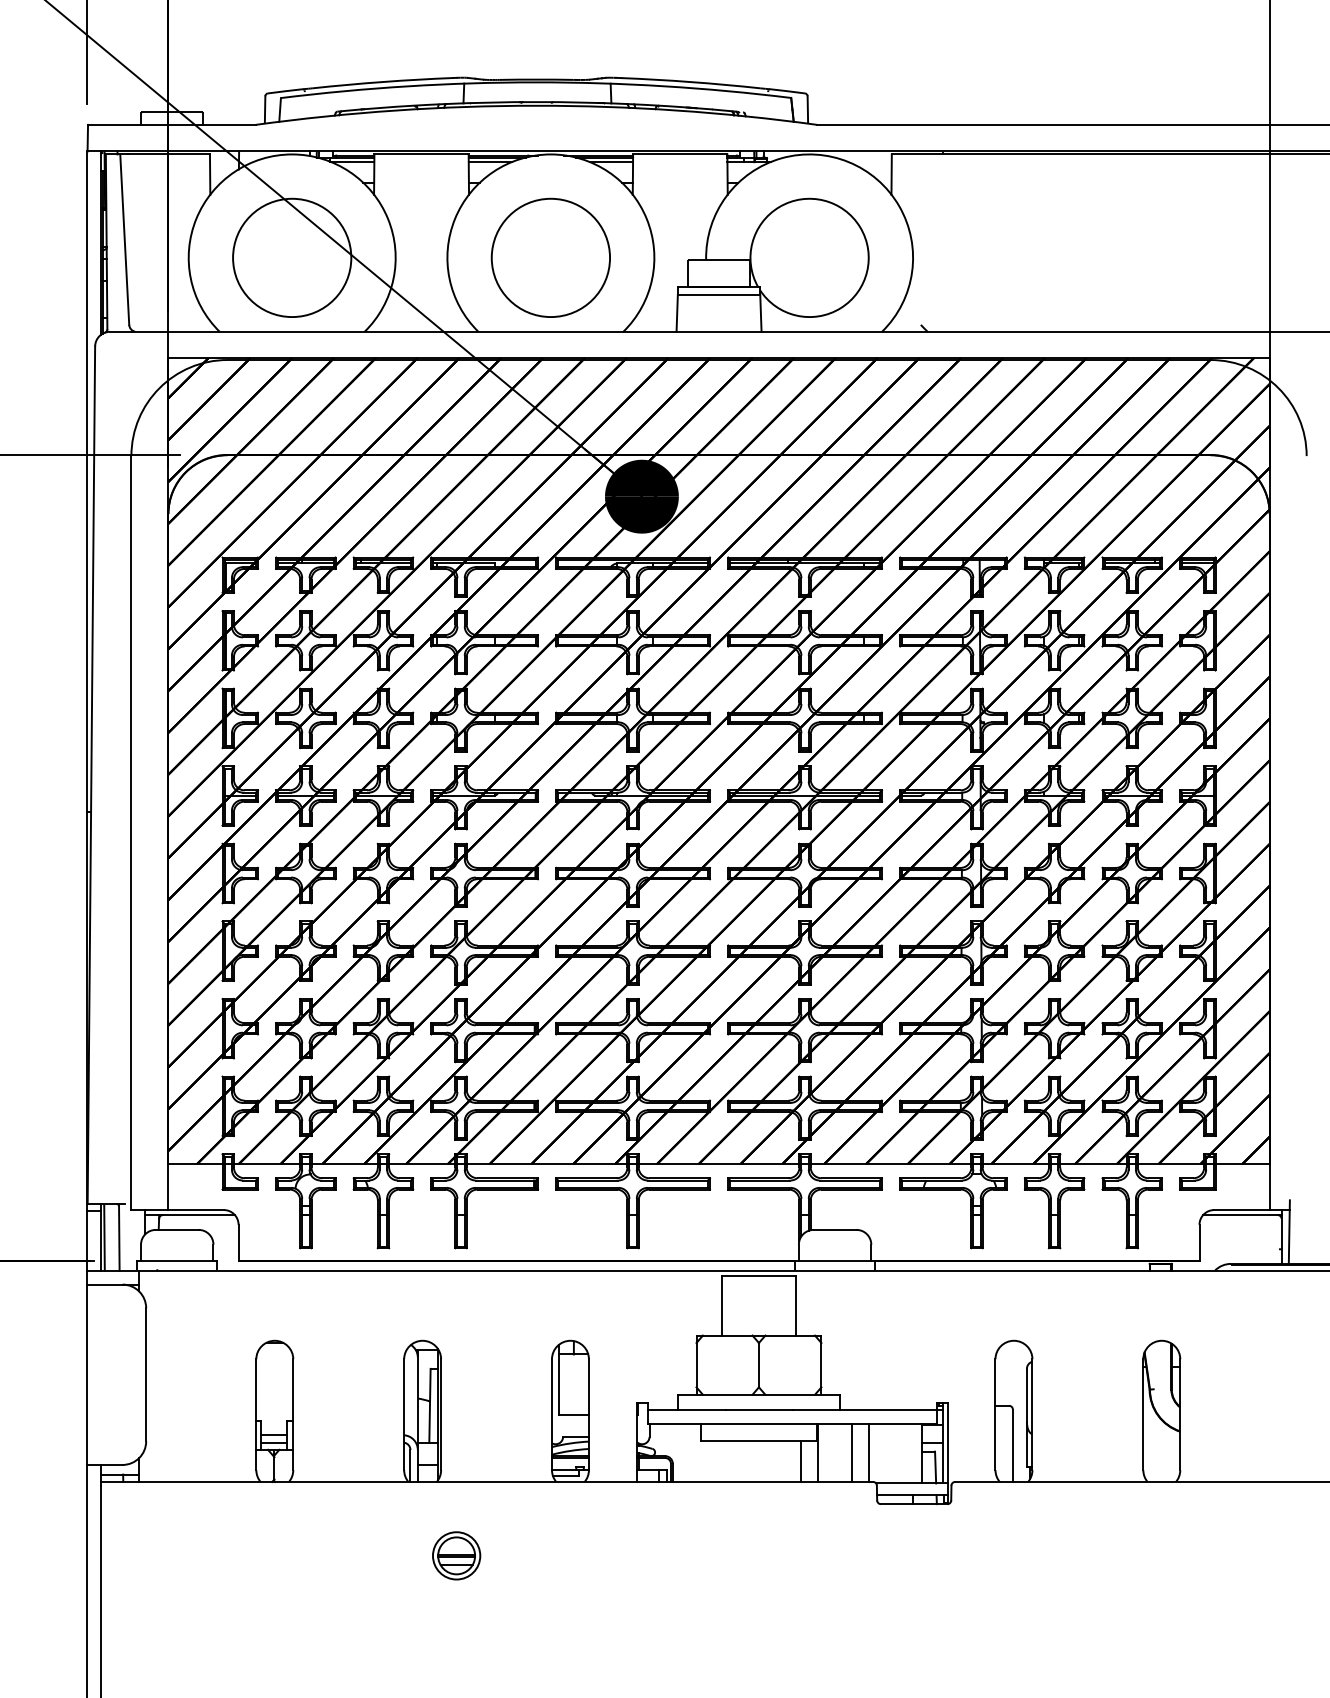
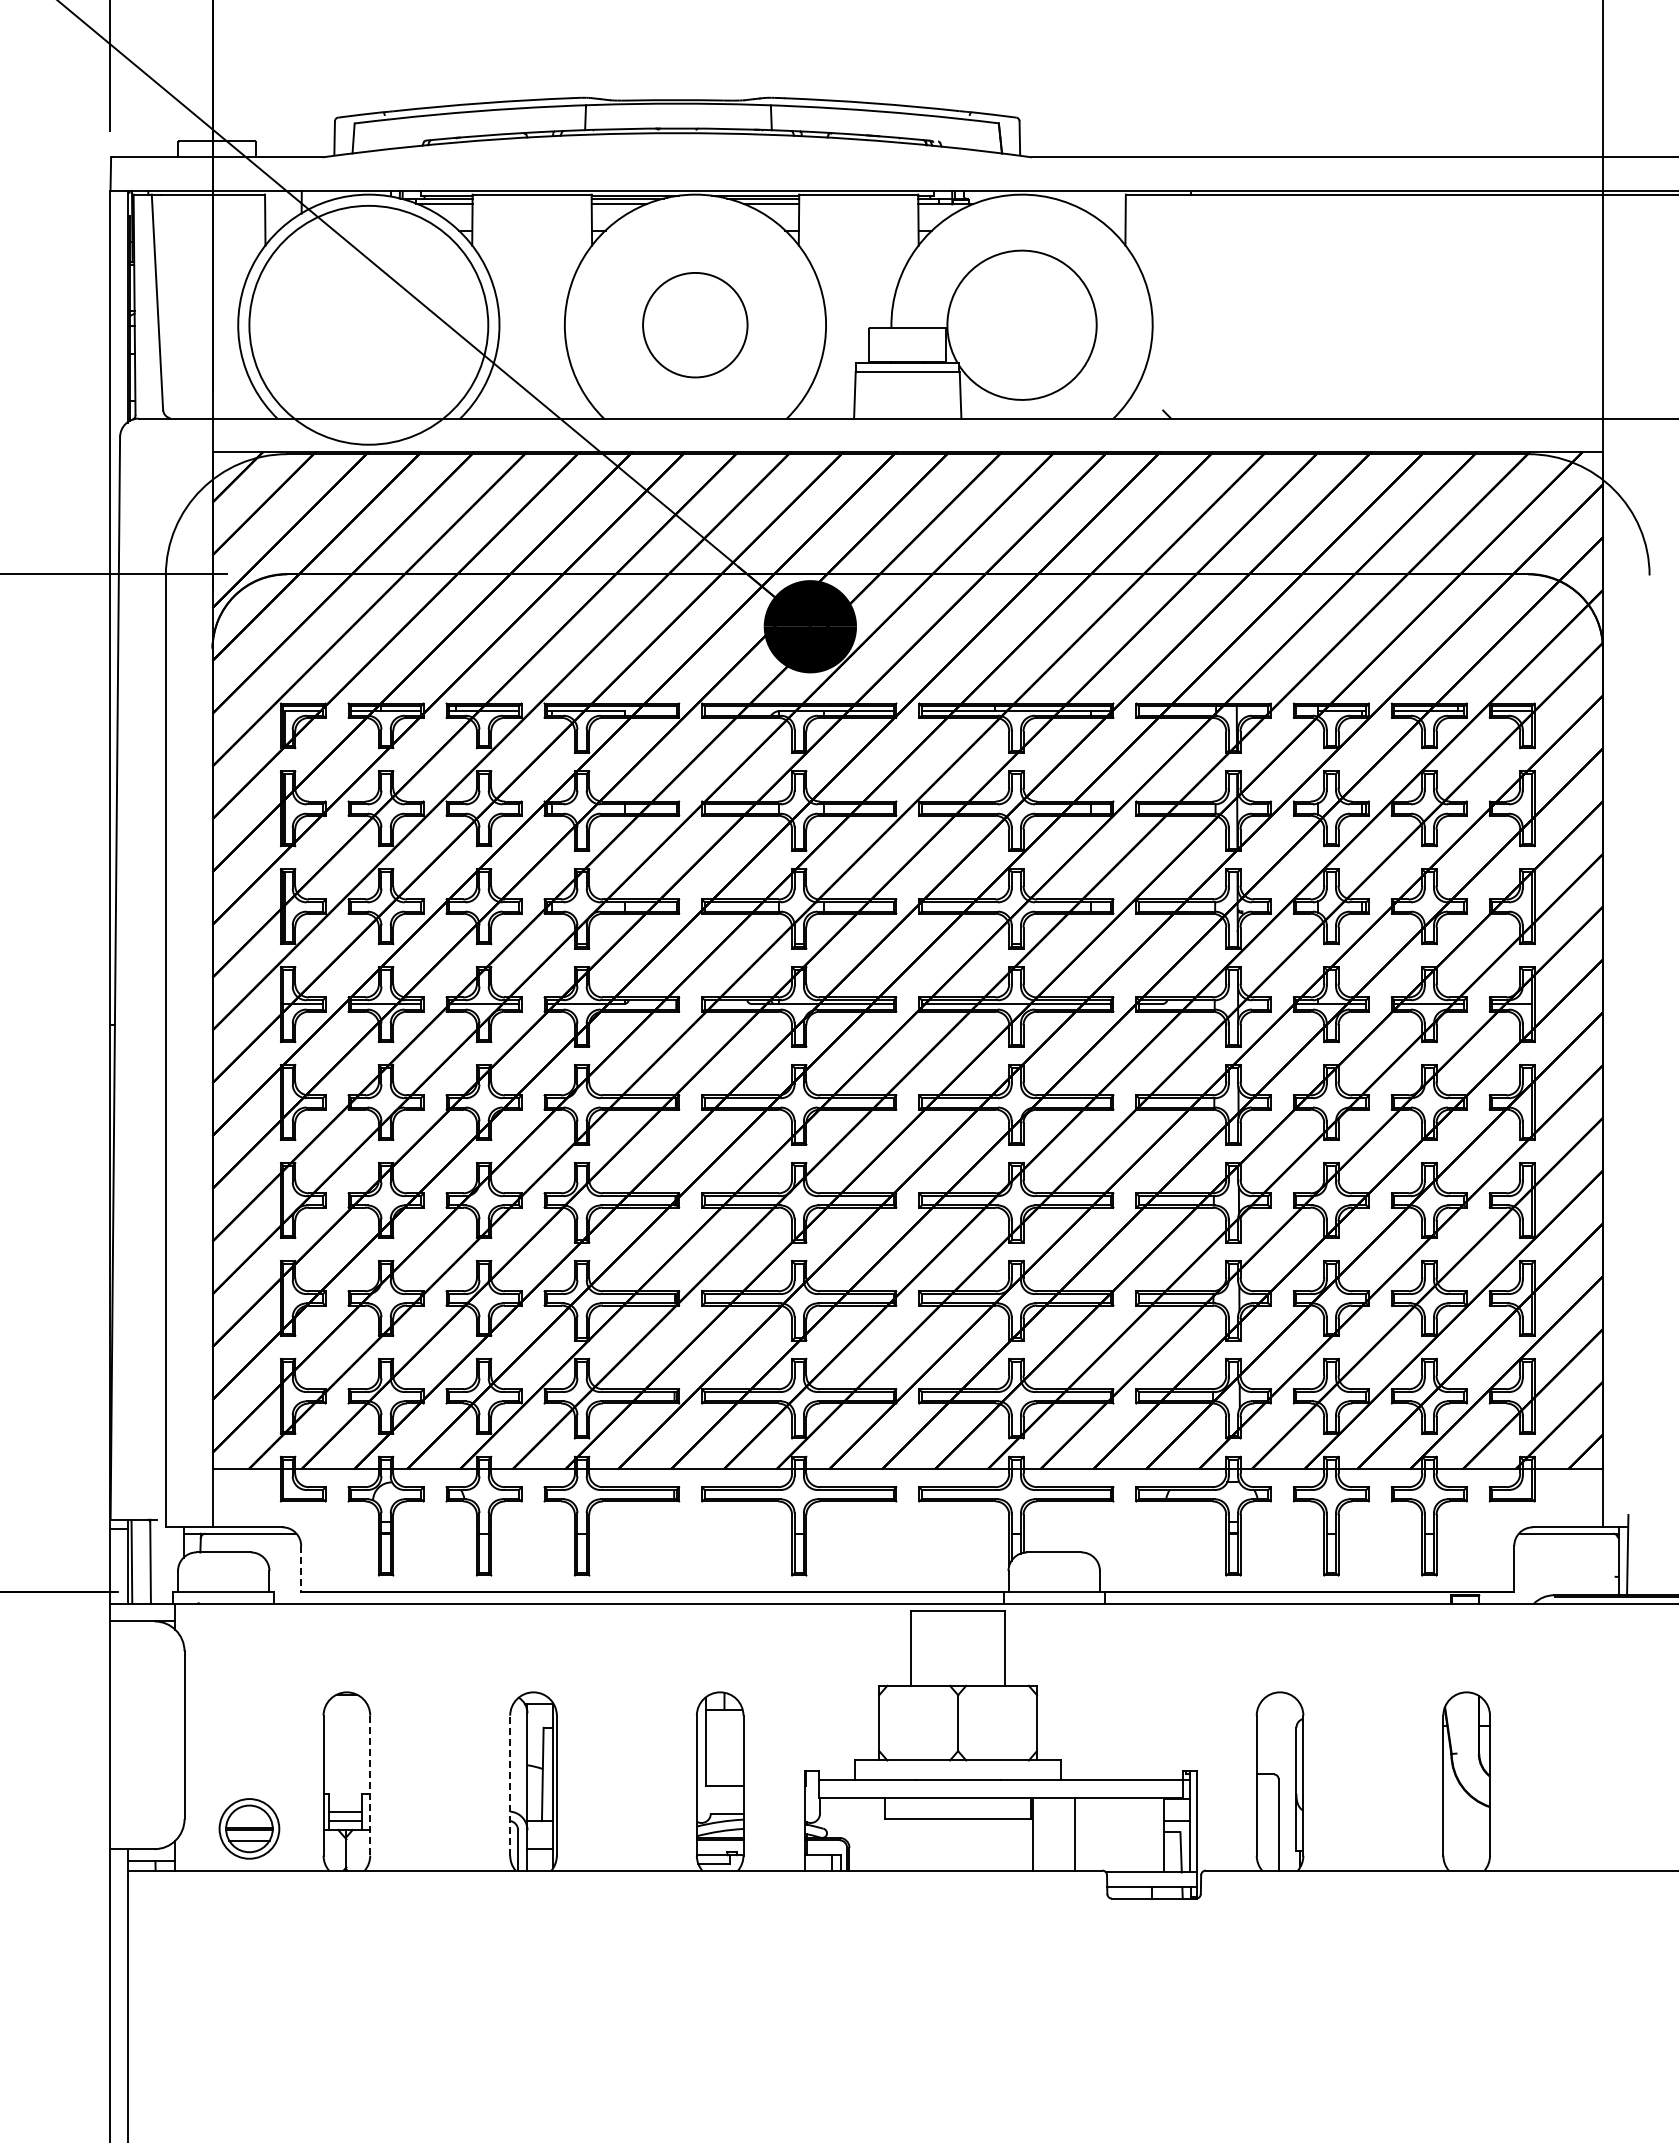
circle: (291, 257) -> (368, 324), size x1.6
circle: (550, 257) -> (694, 324), size x0.7
line: (238, 1242) -> (301, 1568), solid -> dashed
line: (293, 1414) -> (370, 1785), solid -> dashed
line: (404, 1414) -> (510, 1785), solid -> dashed
line: (868, 1452) -> (1096, 1833), removed
line: (801, 1461) -> (1011, 1844), removed
part: (456, 1555) -> (249, 1828), moved

